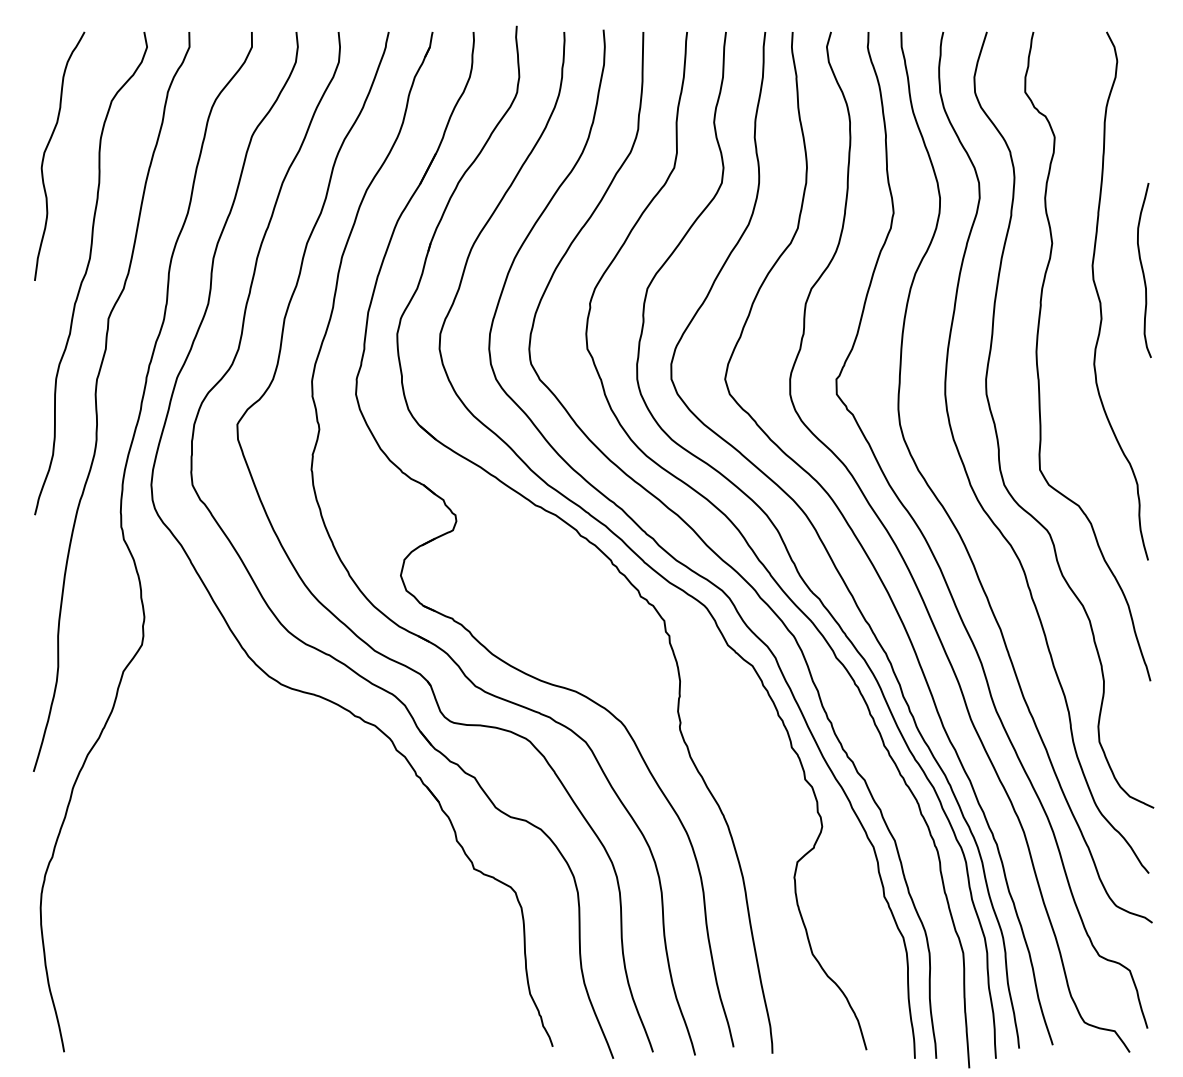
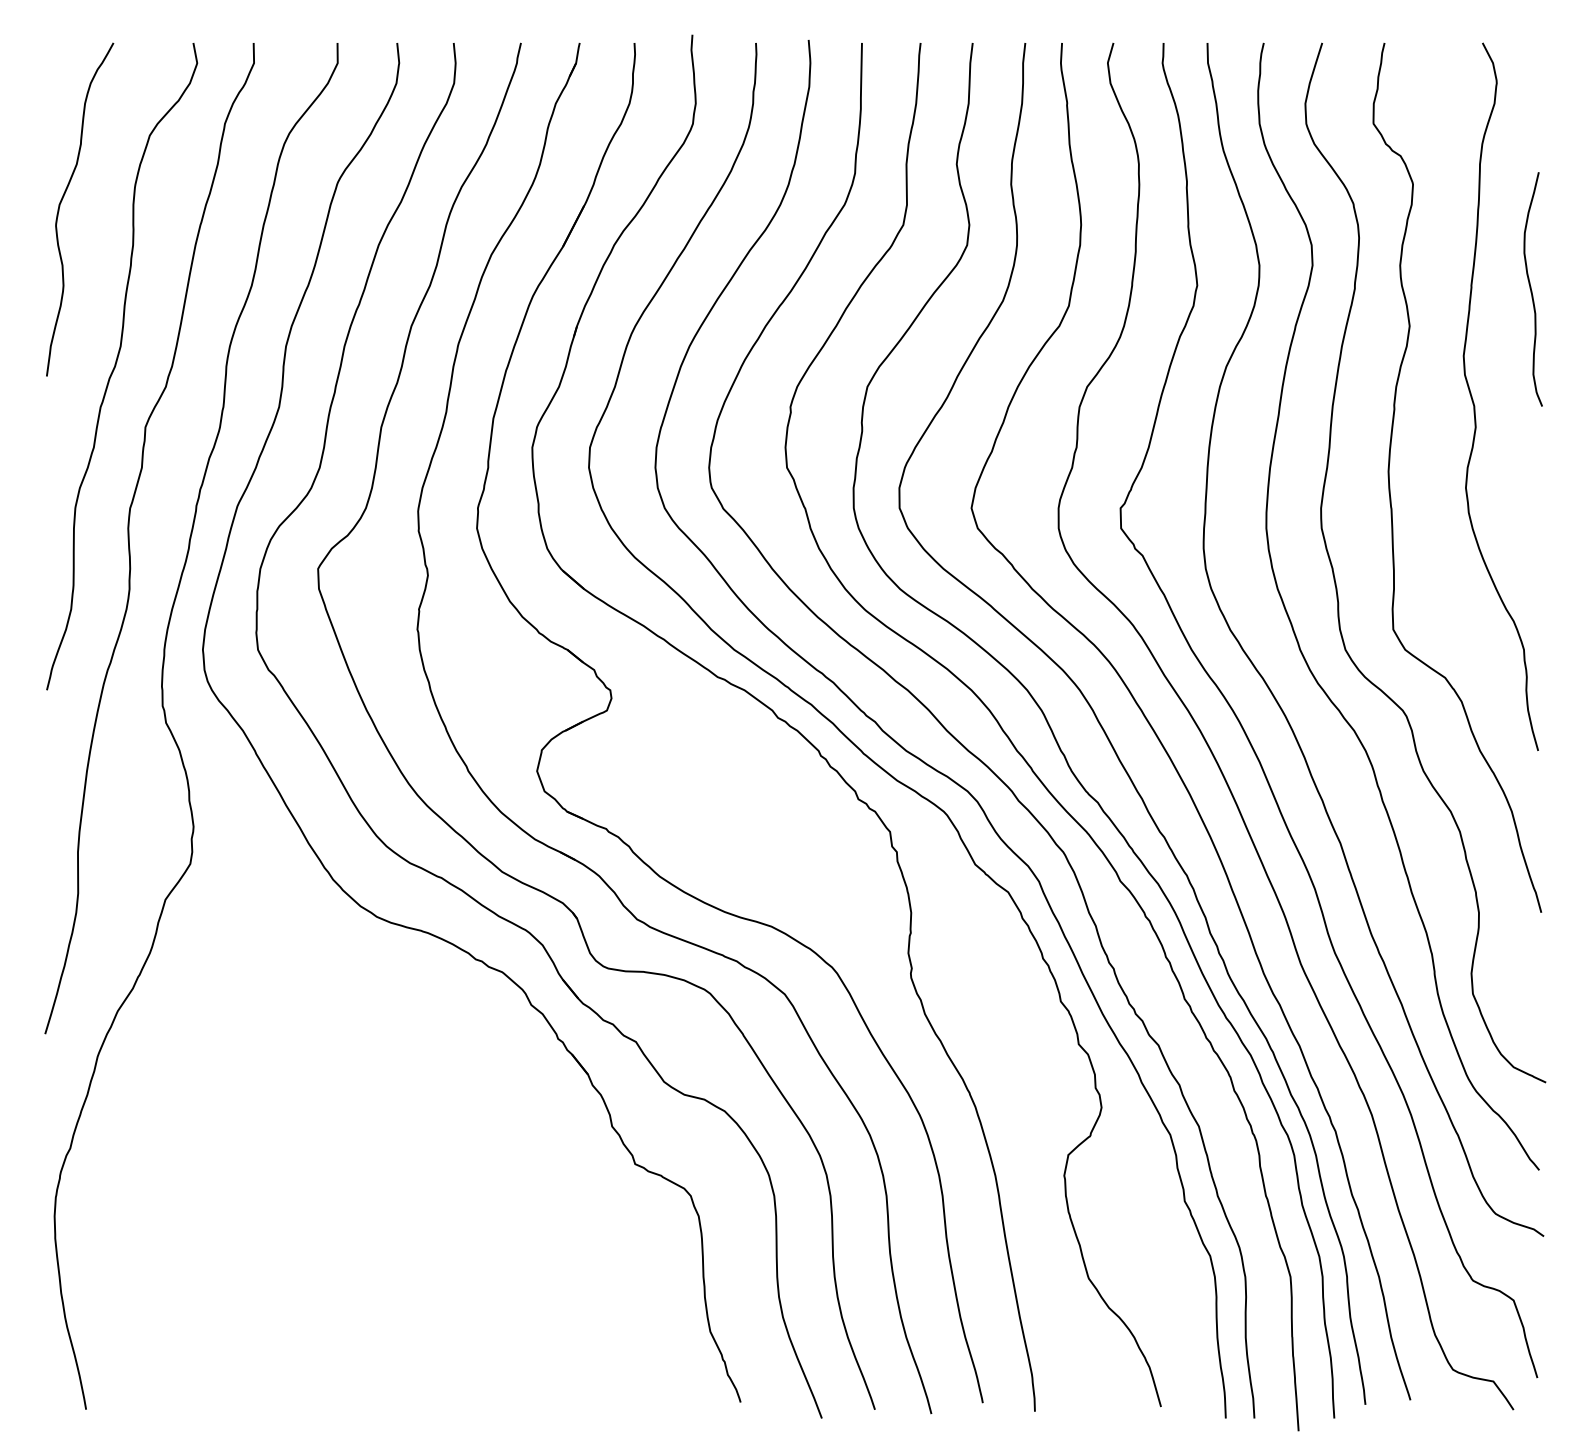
curve: (1143, 270) -> (1531, 289), moved

